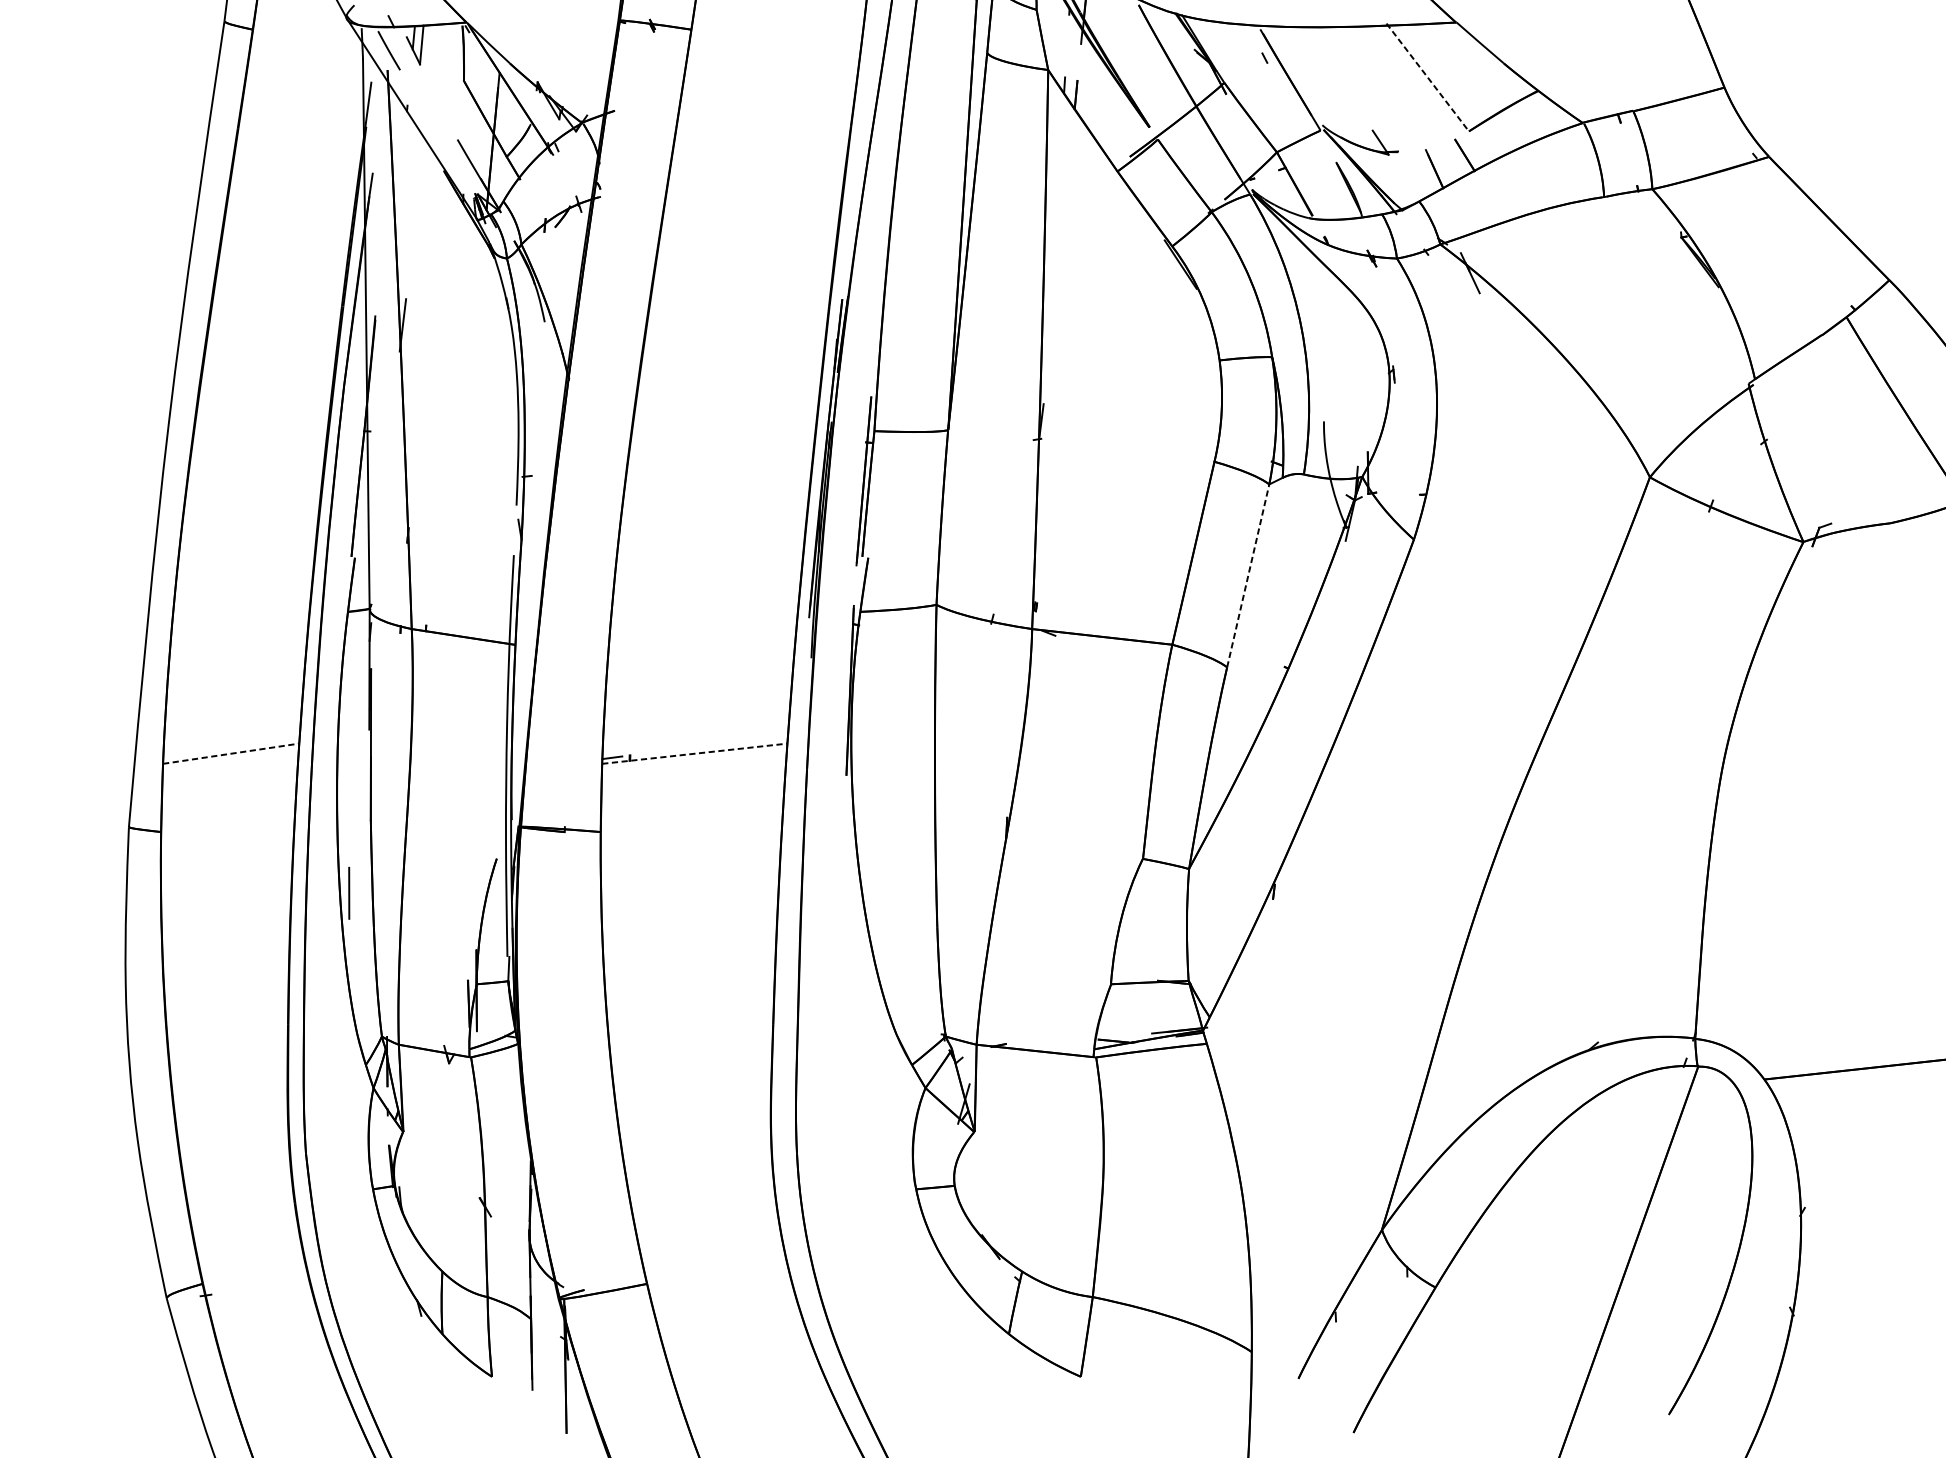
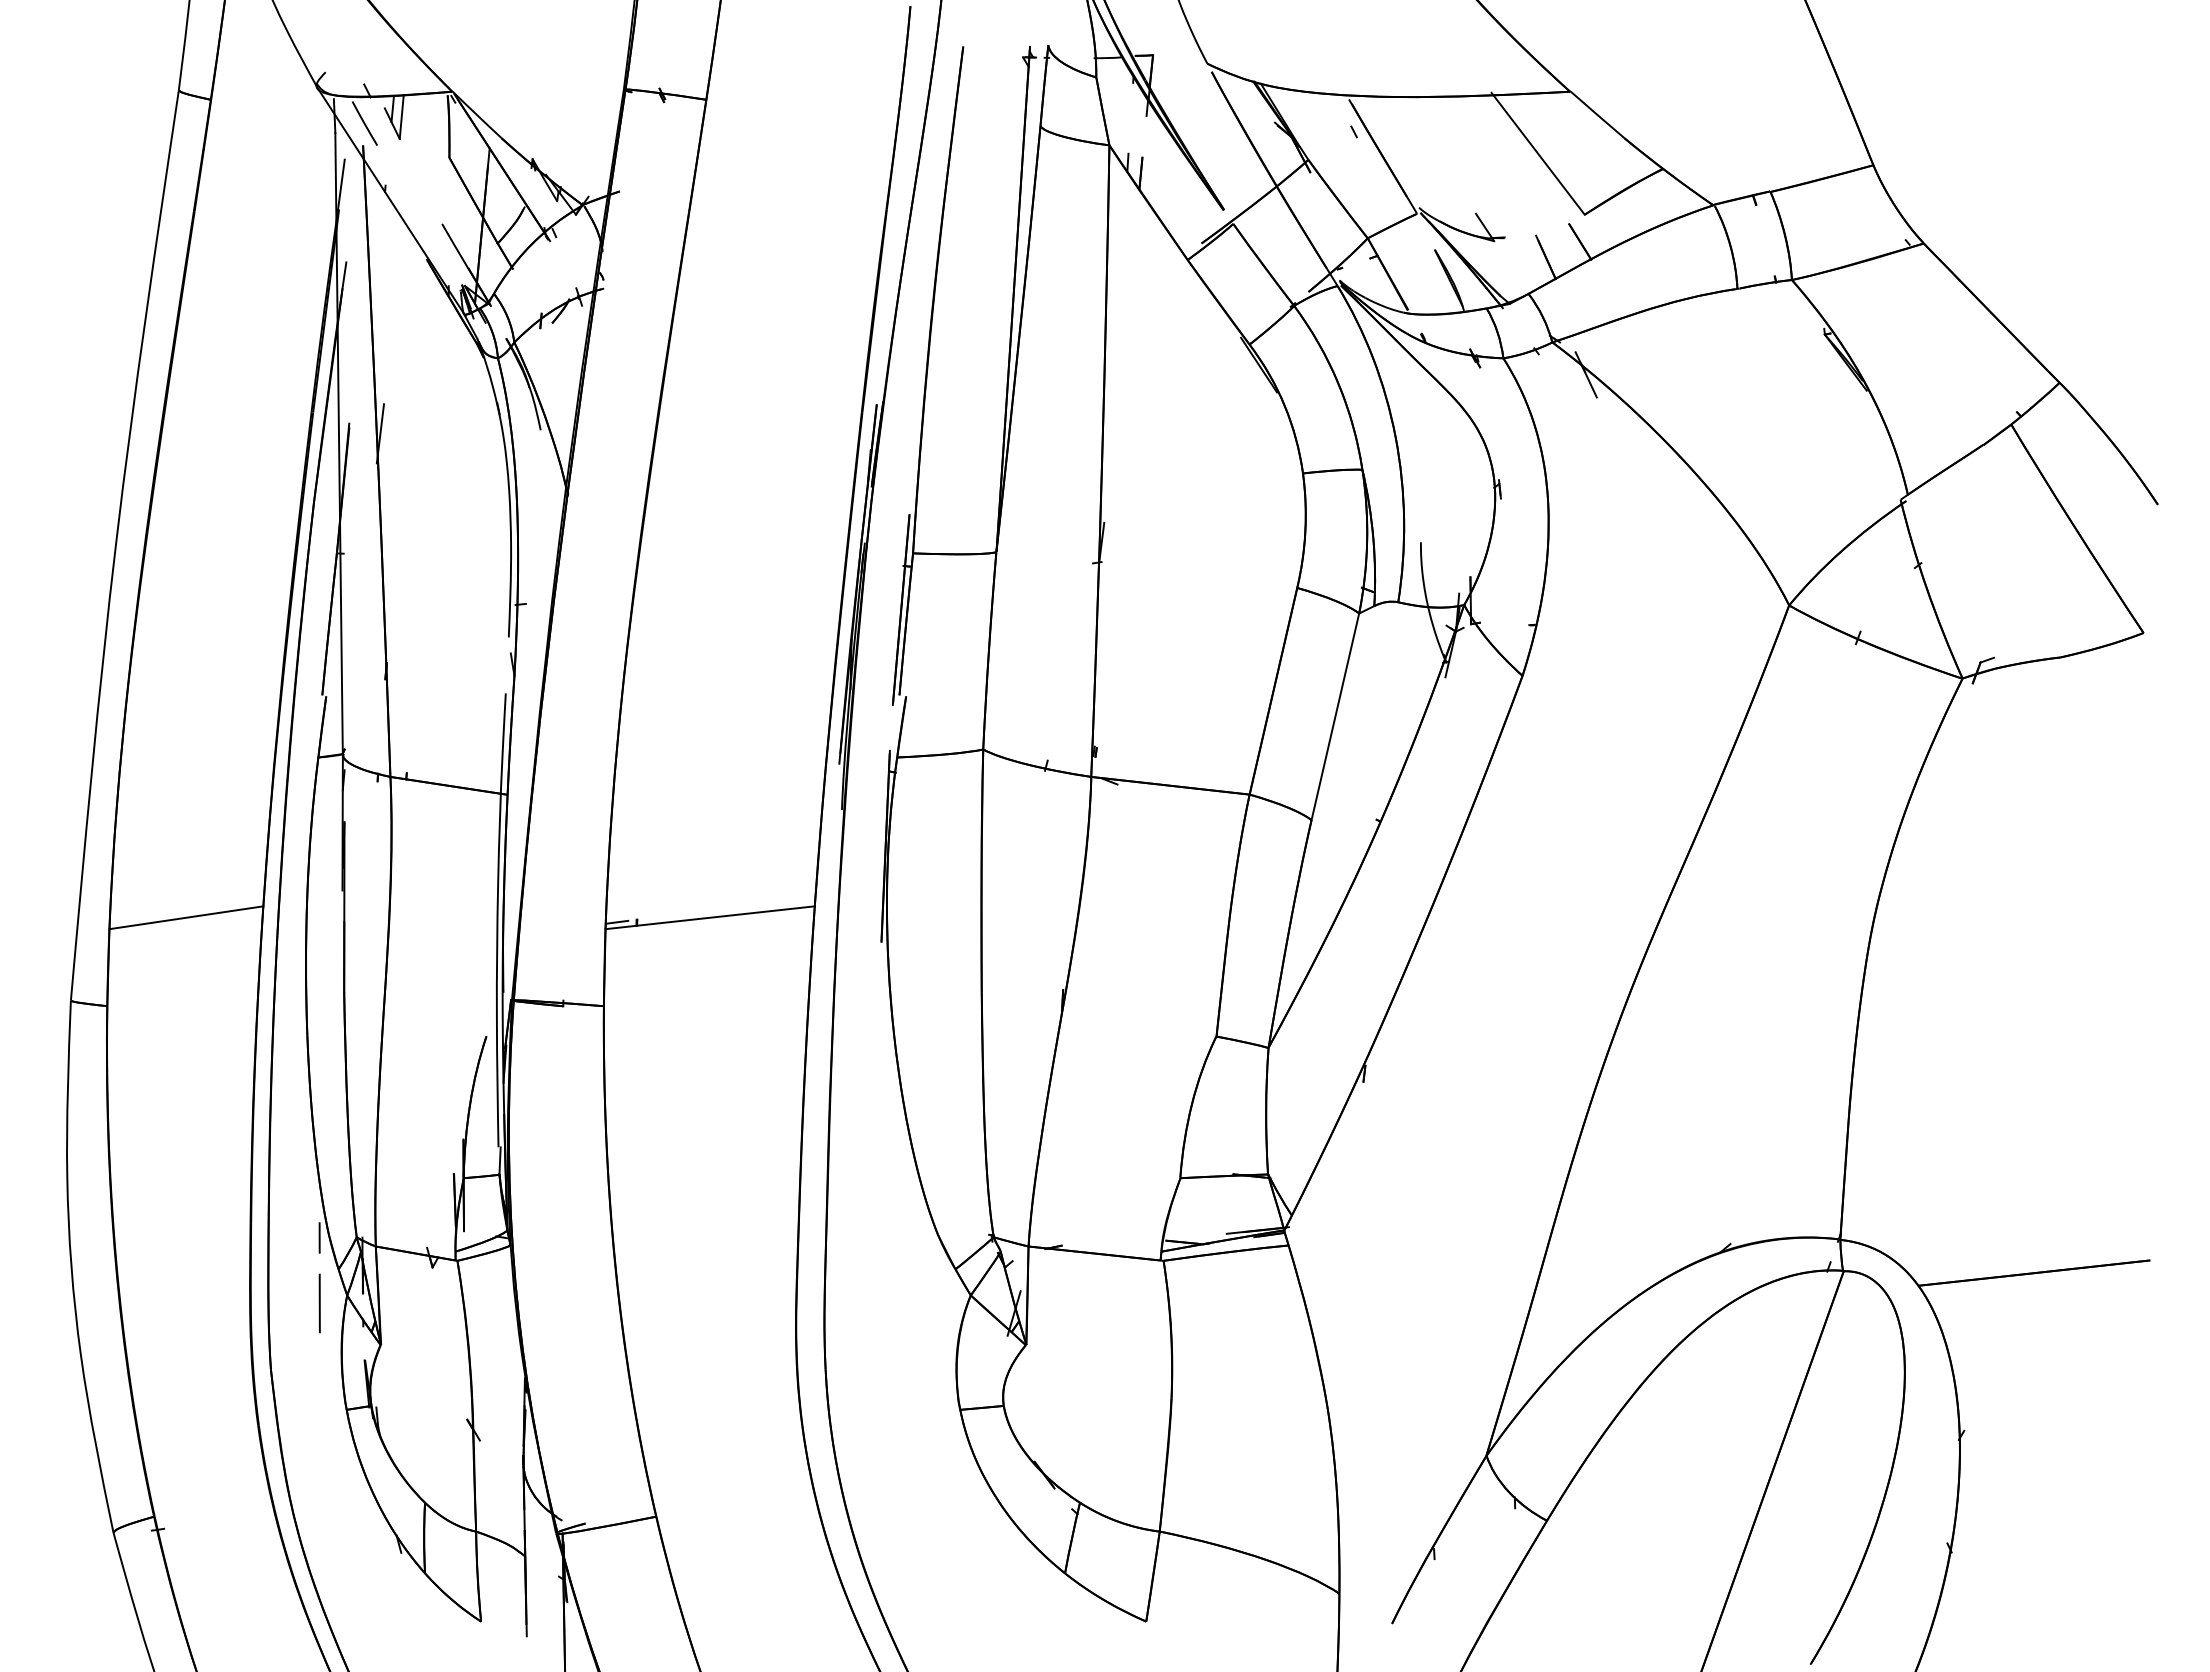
line: (1428, 77) -> (1538, 153), dashed -> solid
line: (1248, 575) -> (1335, 716), dashed -> solid
line: (231, 753) -> (186, 917), dashed -> solid
line: (695, 753) -> (710, 917), dashed -> solid
line: (348, 893) -> (319, 1303), moved
line: (348, 1036) -> (319, 1237), added

